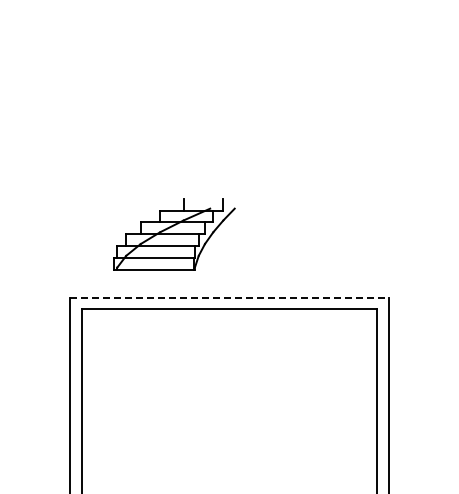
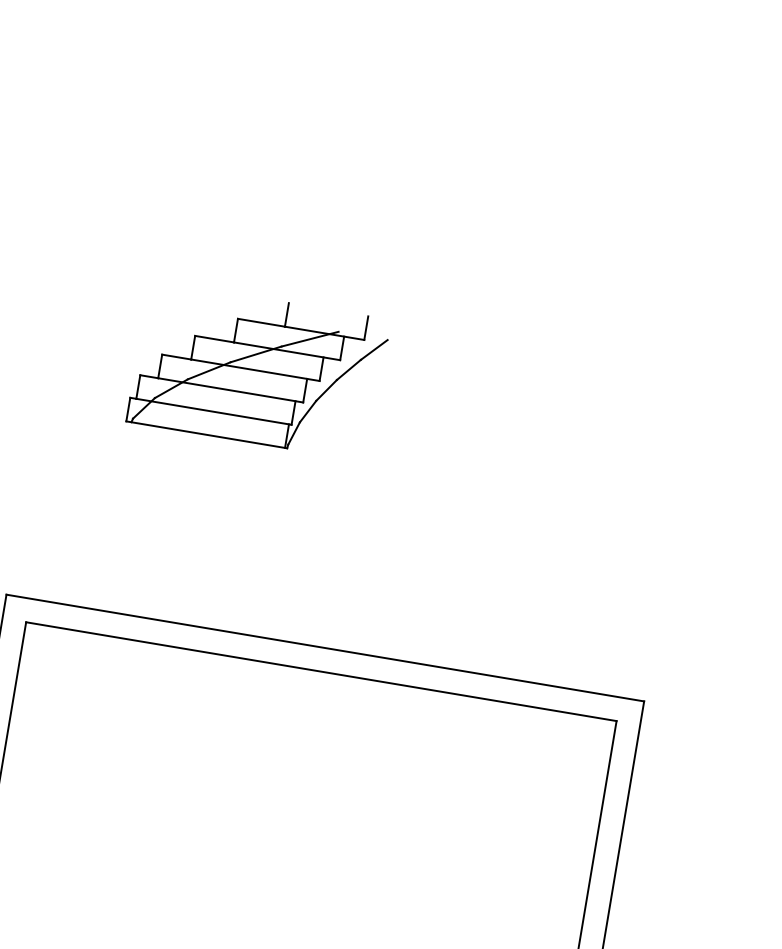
part: (174, 234) -> (258, 371), moved
line: (230, 297) -> (327, 648), dashed -> solid

